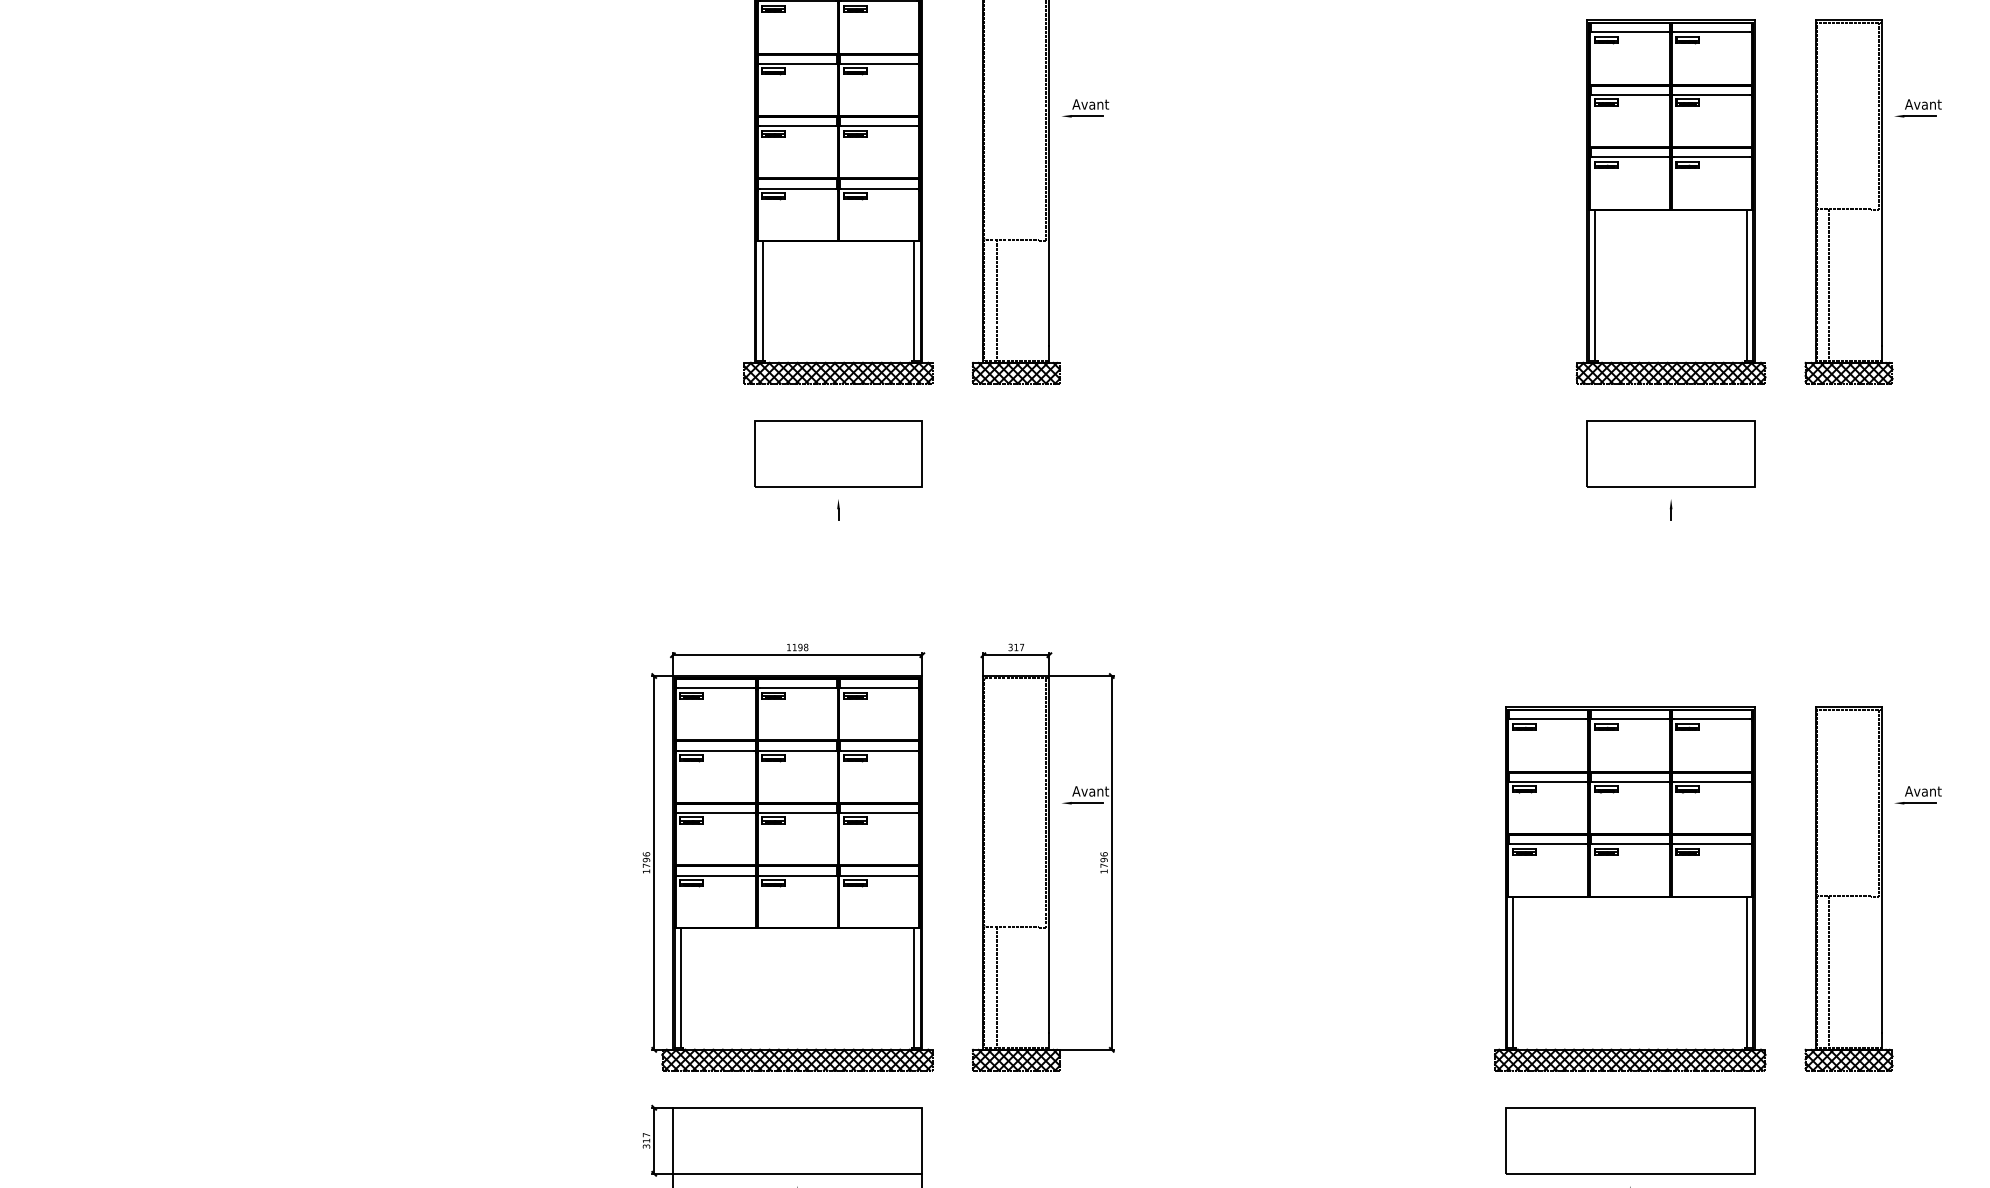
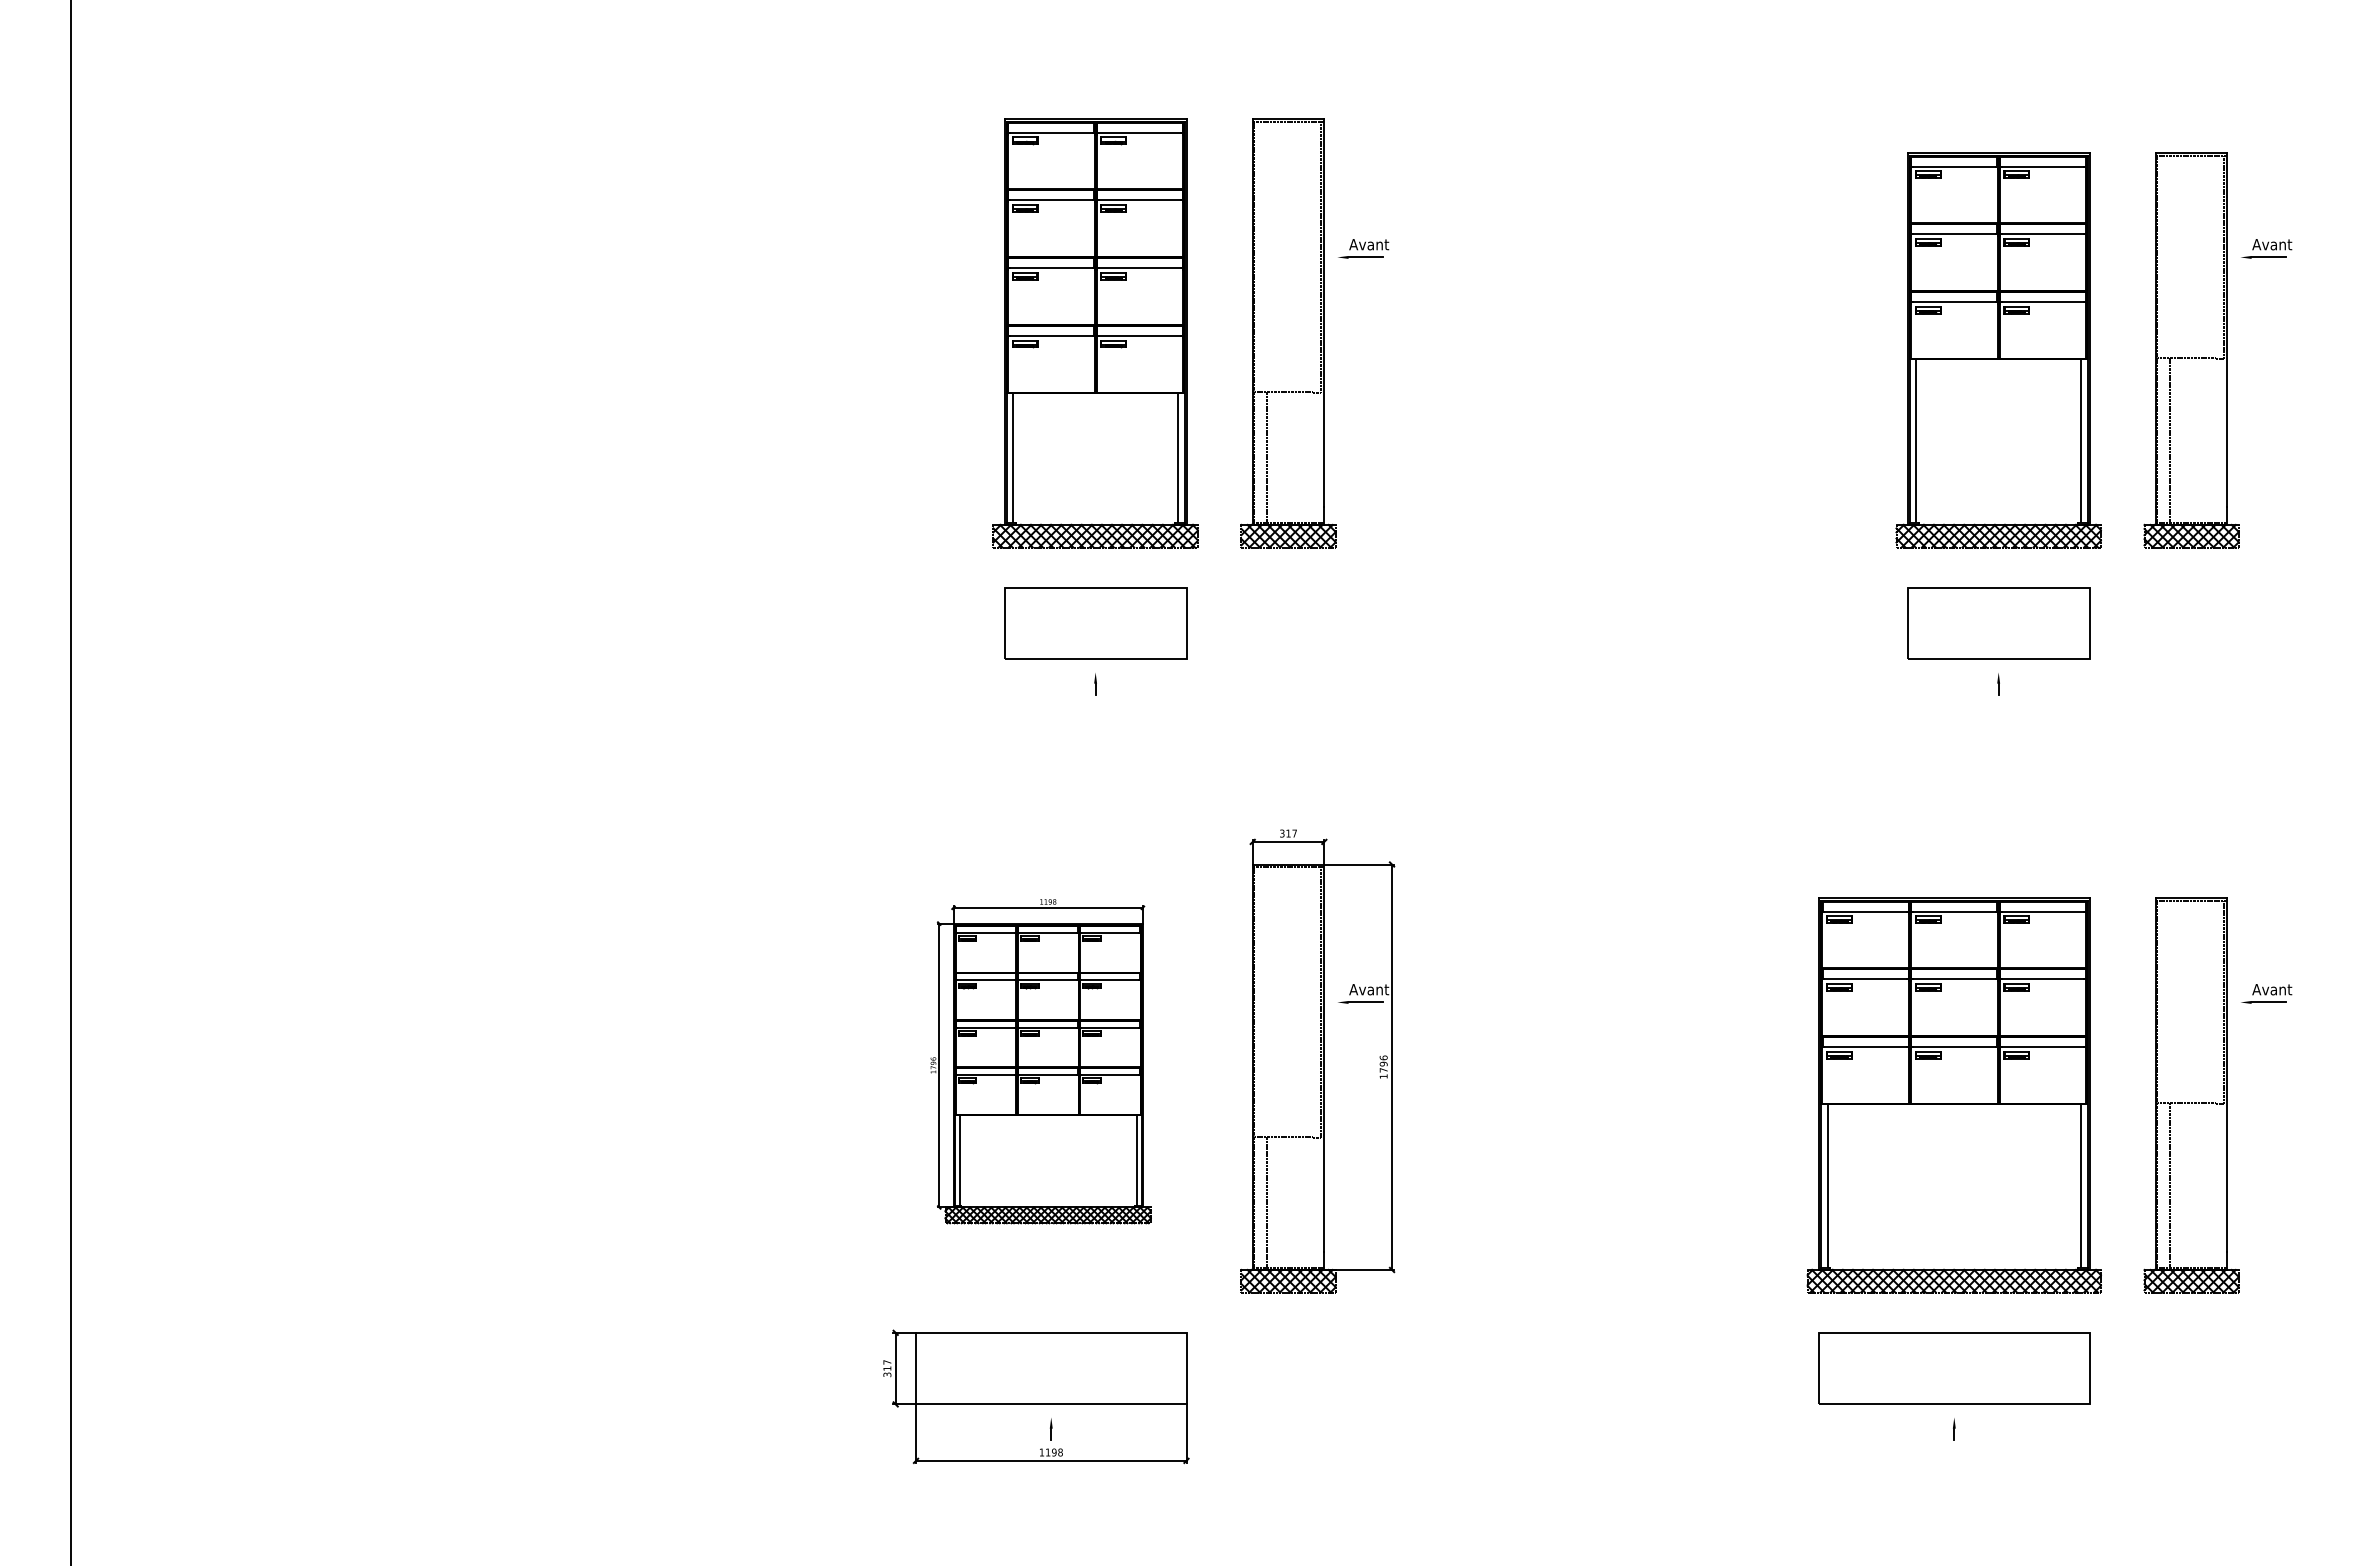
part: (787, 857) -> (1040, 1061), size x0.7

